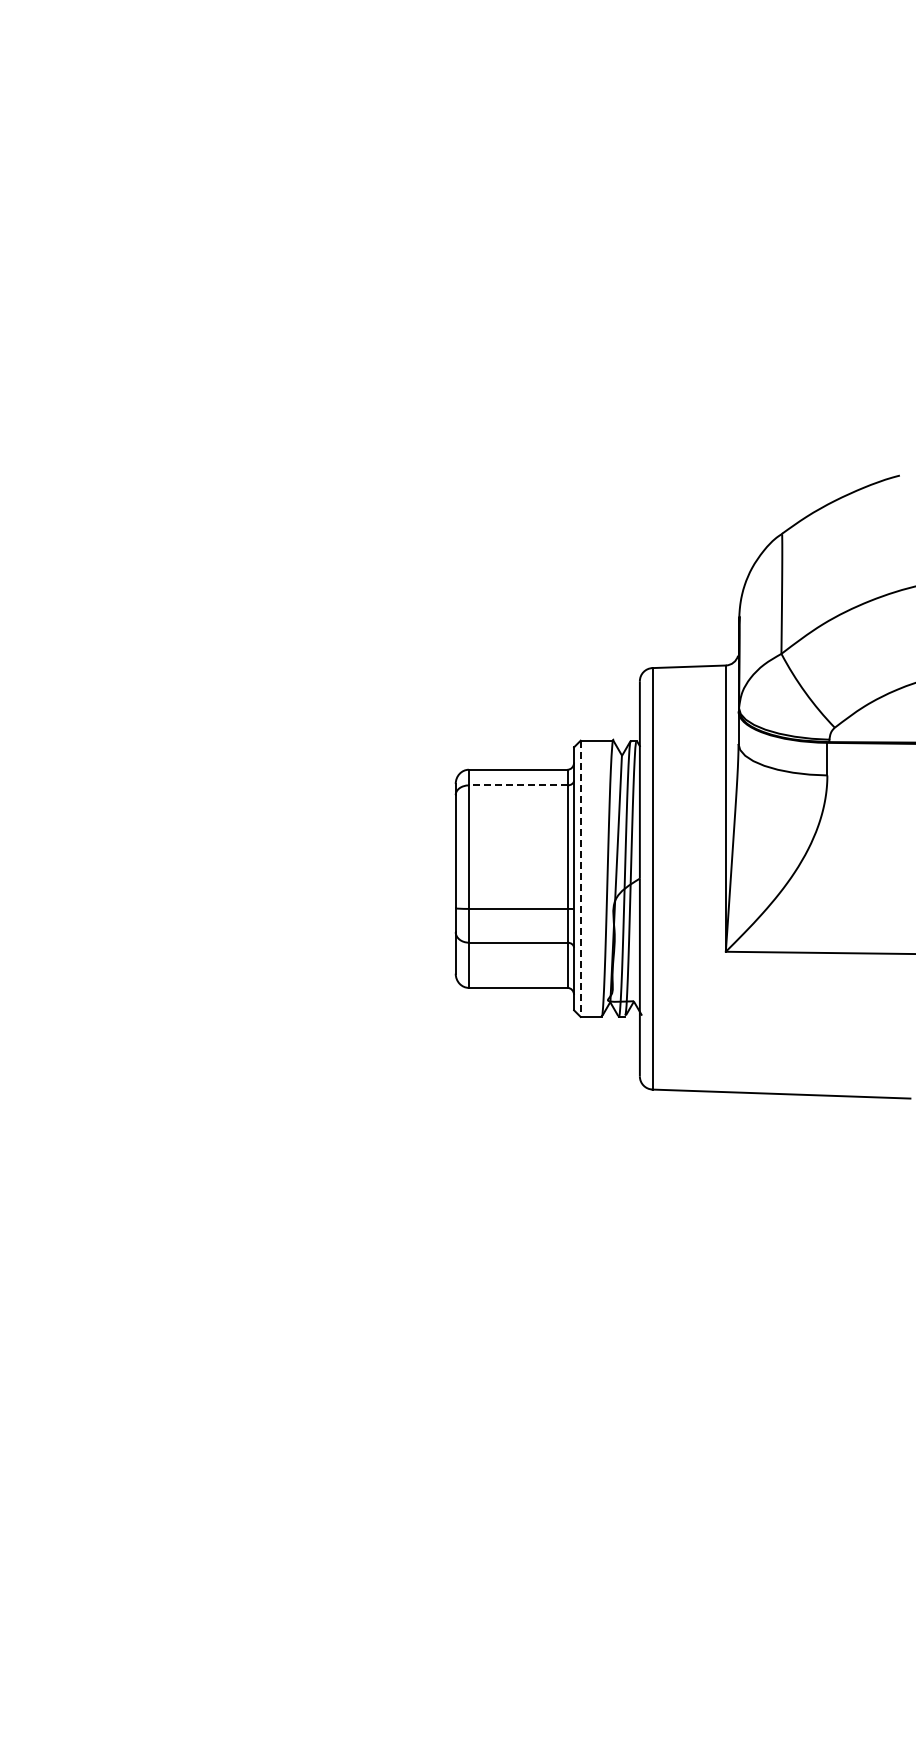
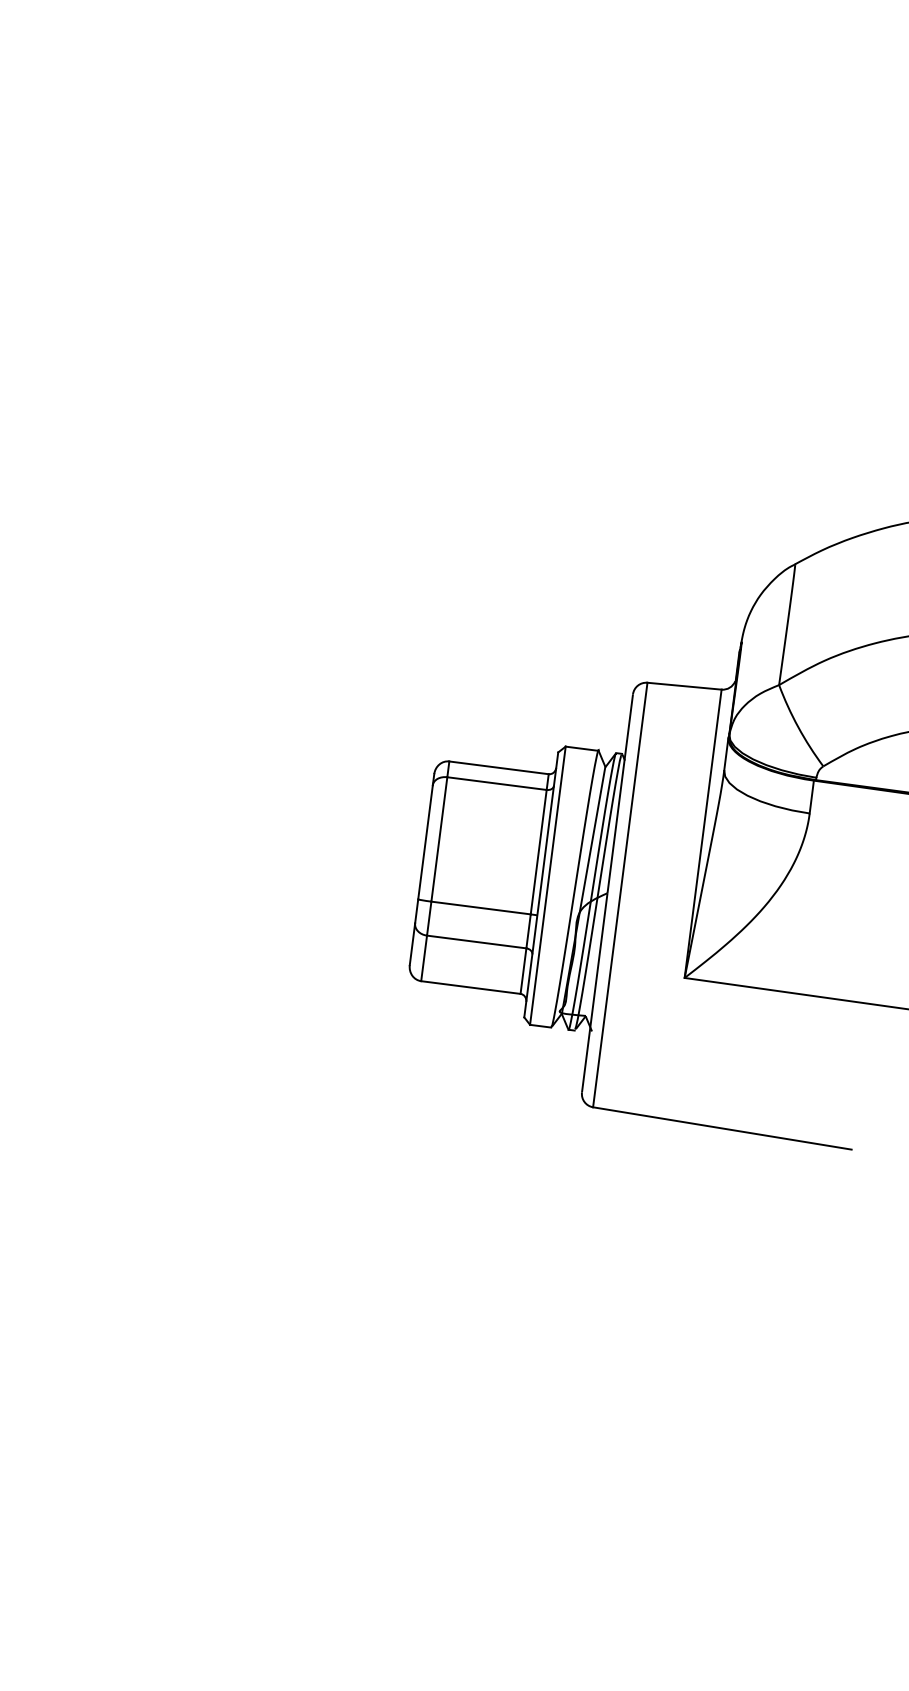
line: (517, 785) -> (496, 783), dashed -> solid
line: (580, 879) -> (547, 886), dashed -> solid

